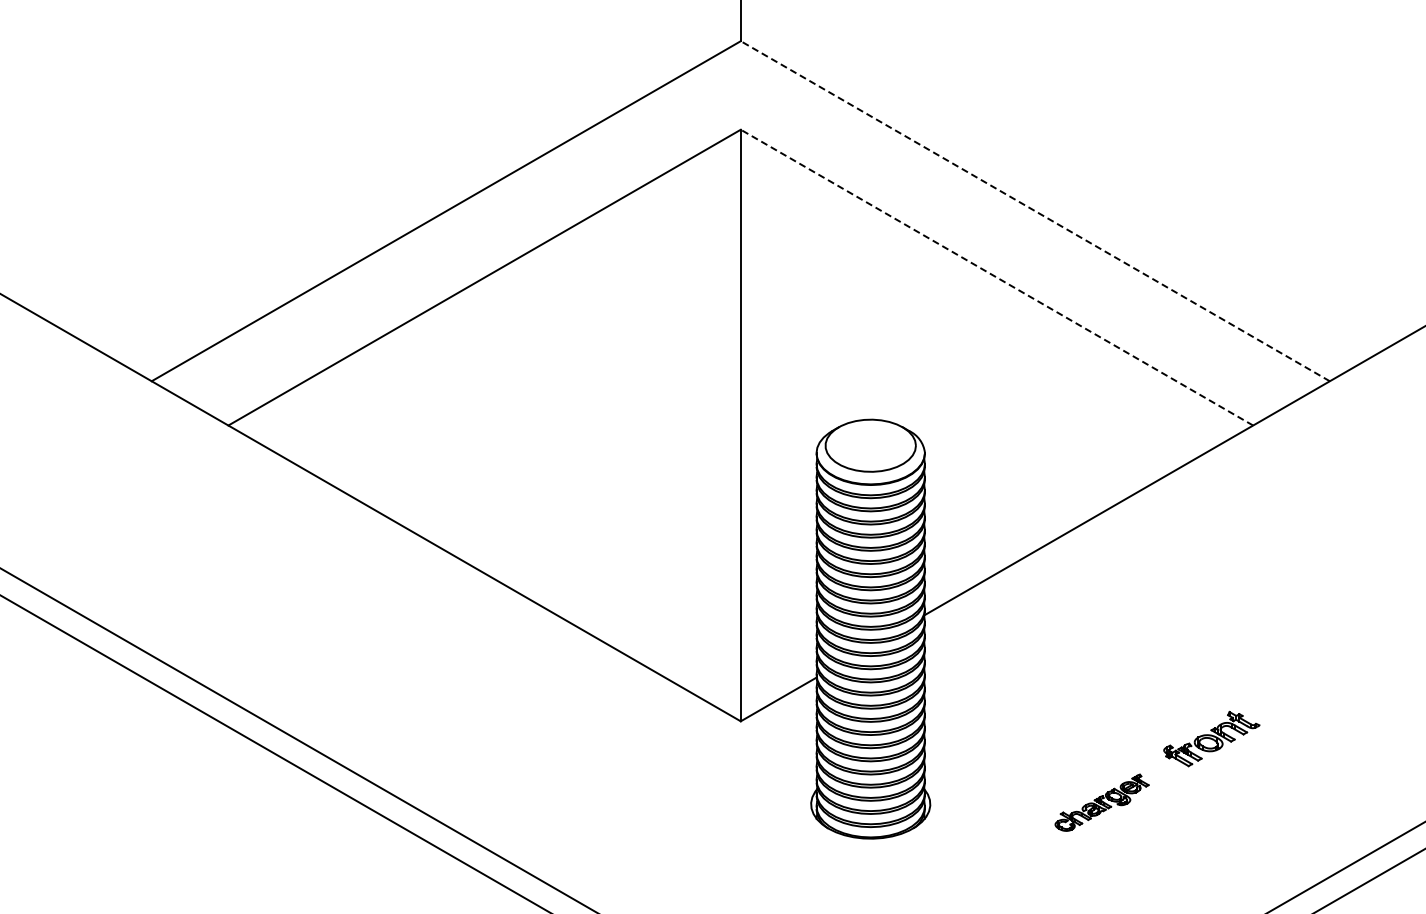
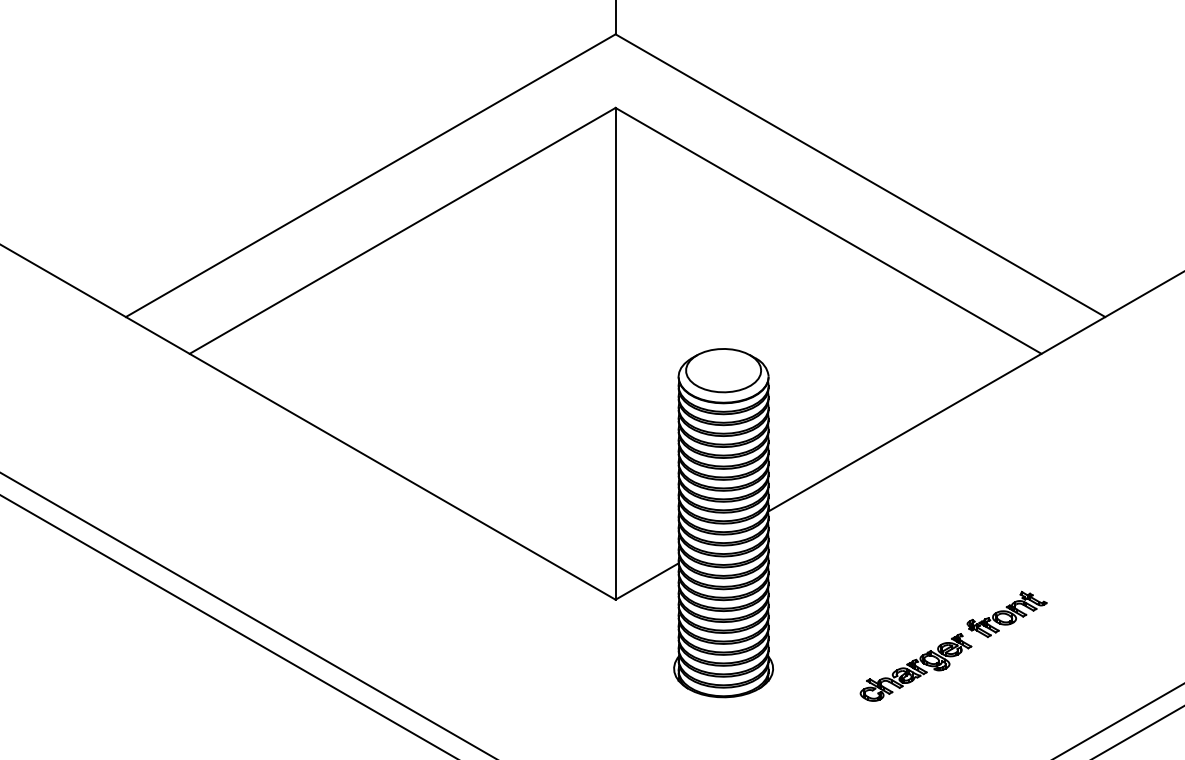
line: (1034, 210) -> (859, 175), dashed -> solid
line: (996, 277) -> (828, 230), dashed -> solid
part: (1101, 802) -> (915, 667), size x1.43

